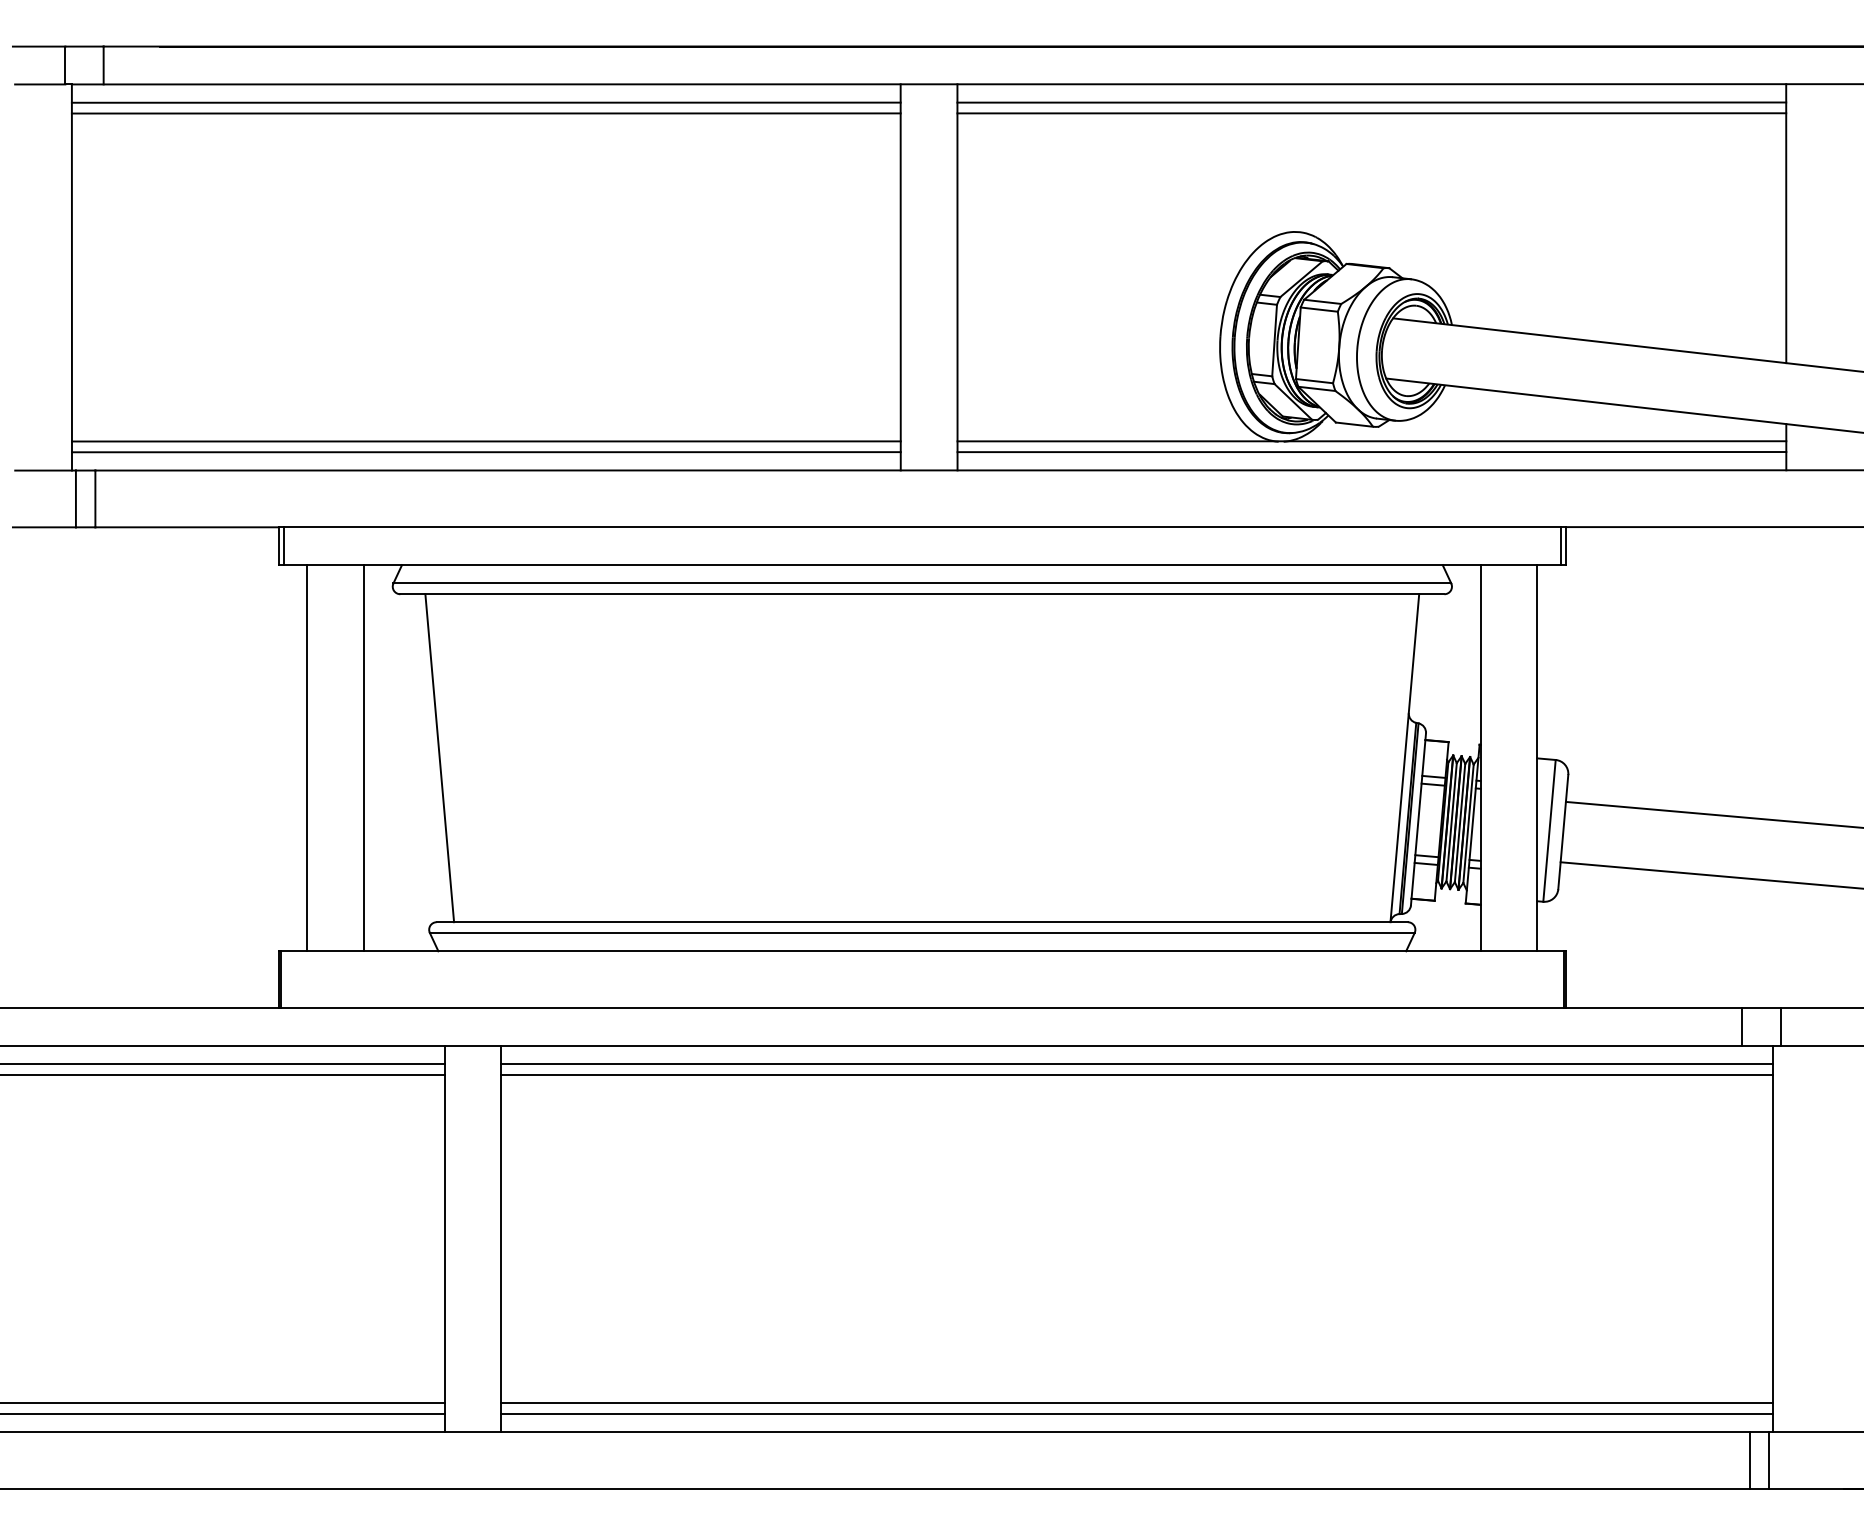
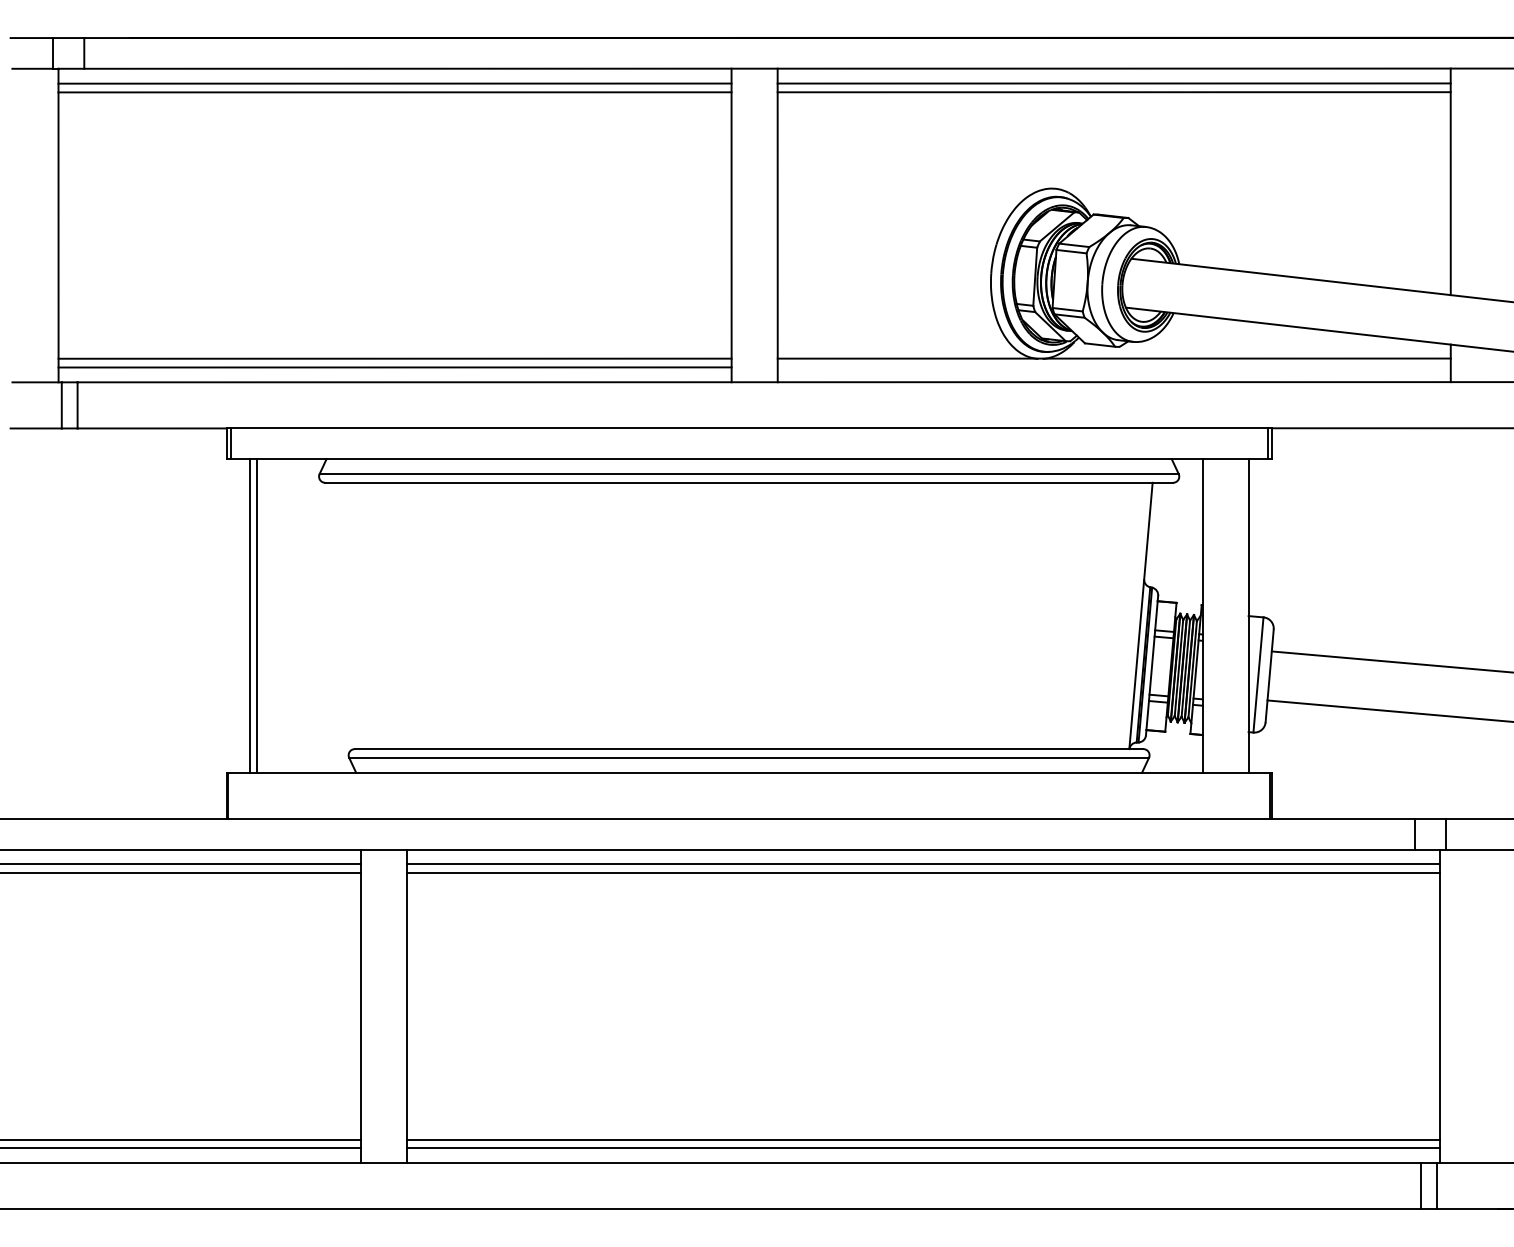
line: (1371, 452) -> (1113, 367), removed
line: (364, 758) -> (257, 616), moved
line: (439, 758) -> (357, 616), removed

